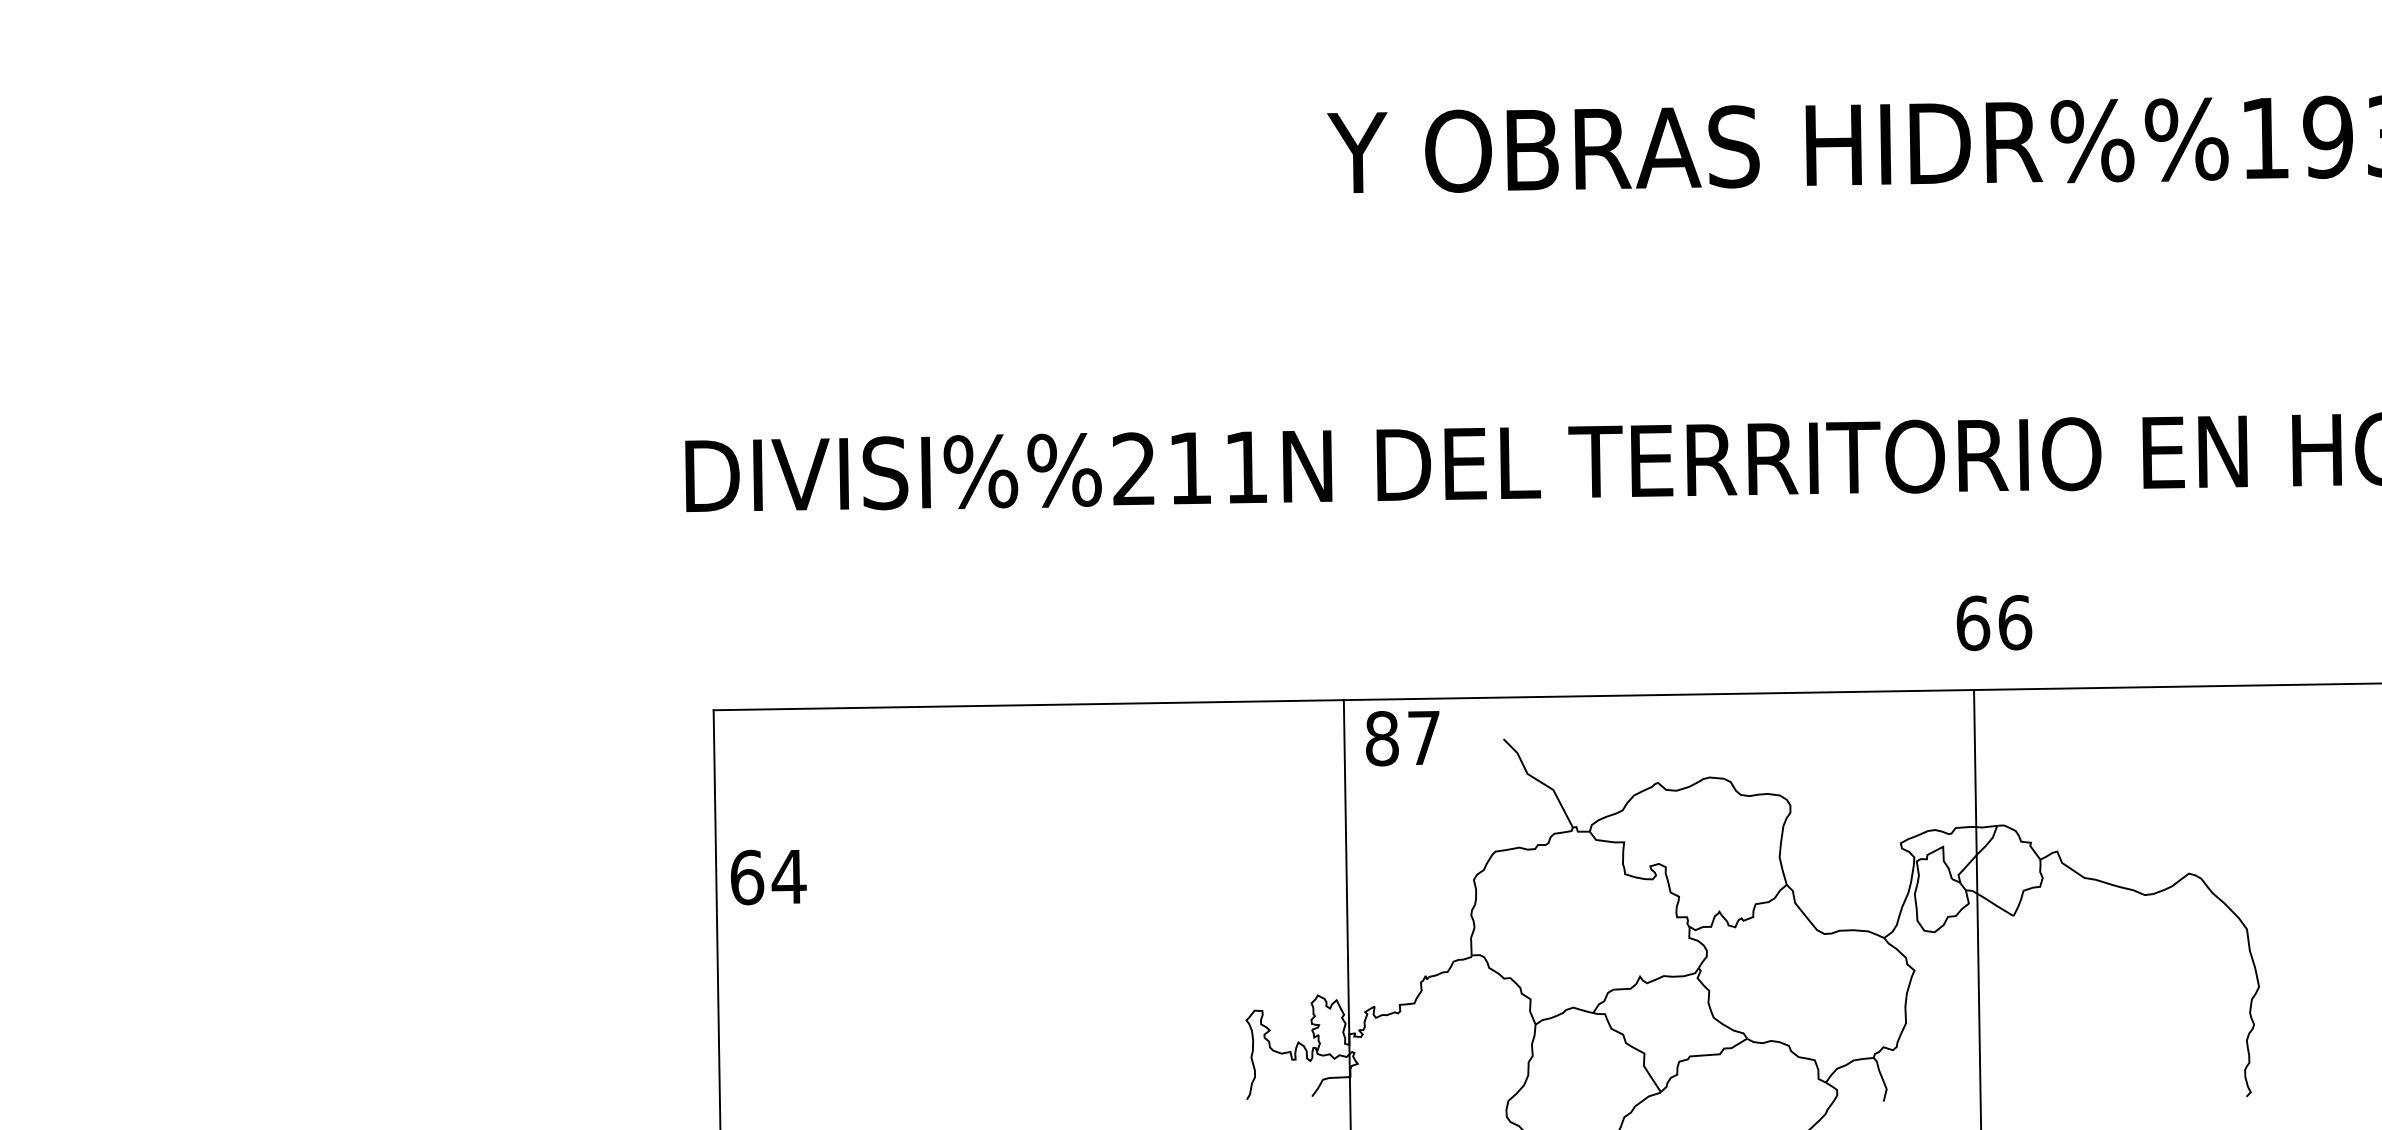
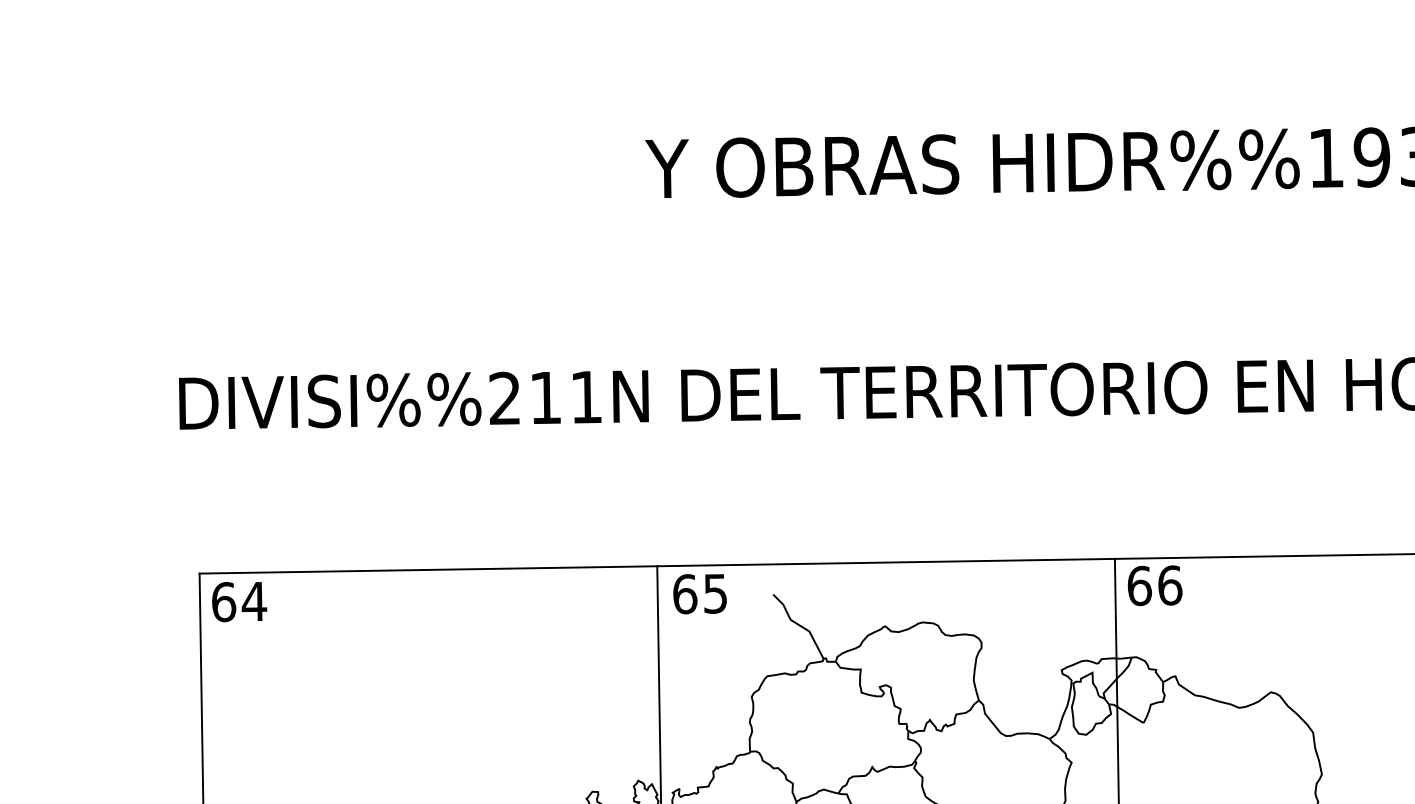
text: (1994, 623) -> (1155, 586), moved
text: (1402, 738) -> (699, 594), 87 -> 65
text: (768, 877) -> (239, 602), moved

